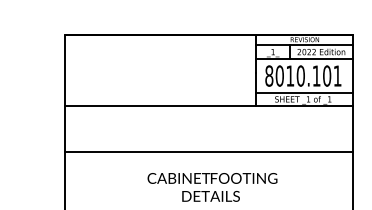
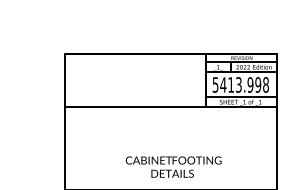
text: (303, 75) -> (240, 84), 8010.101 -> 5413.998
line: (208, 152) -> (170, 141), removed

